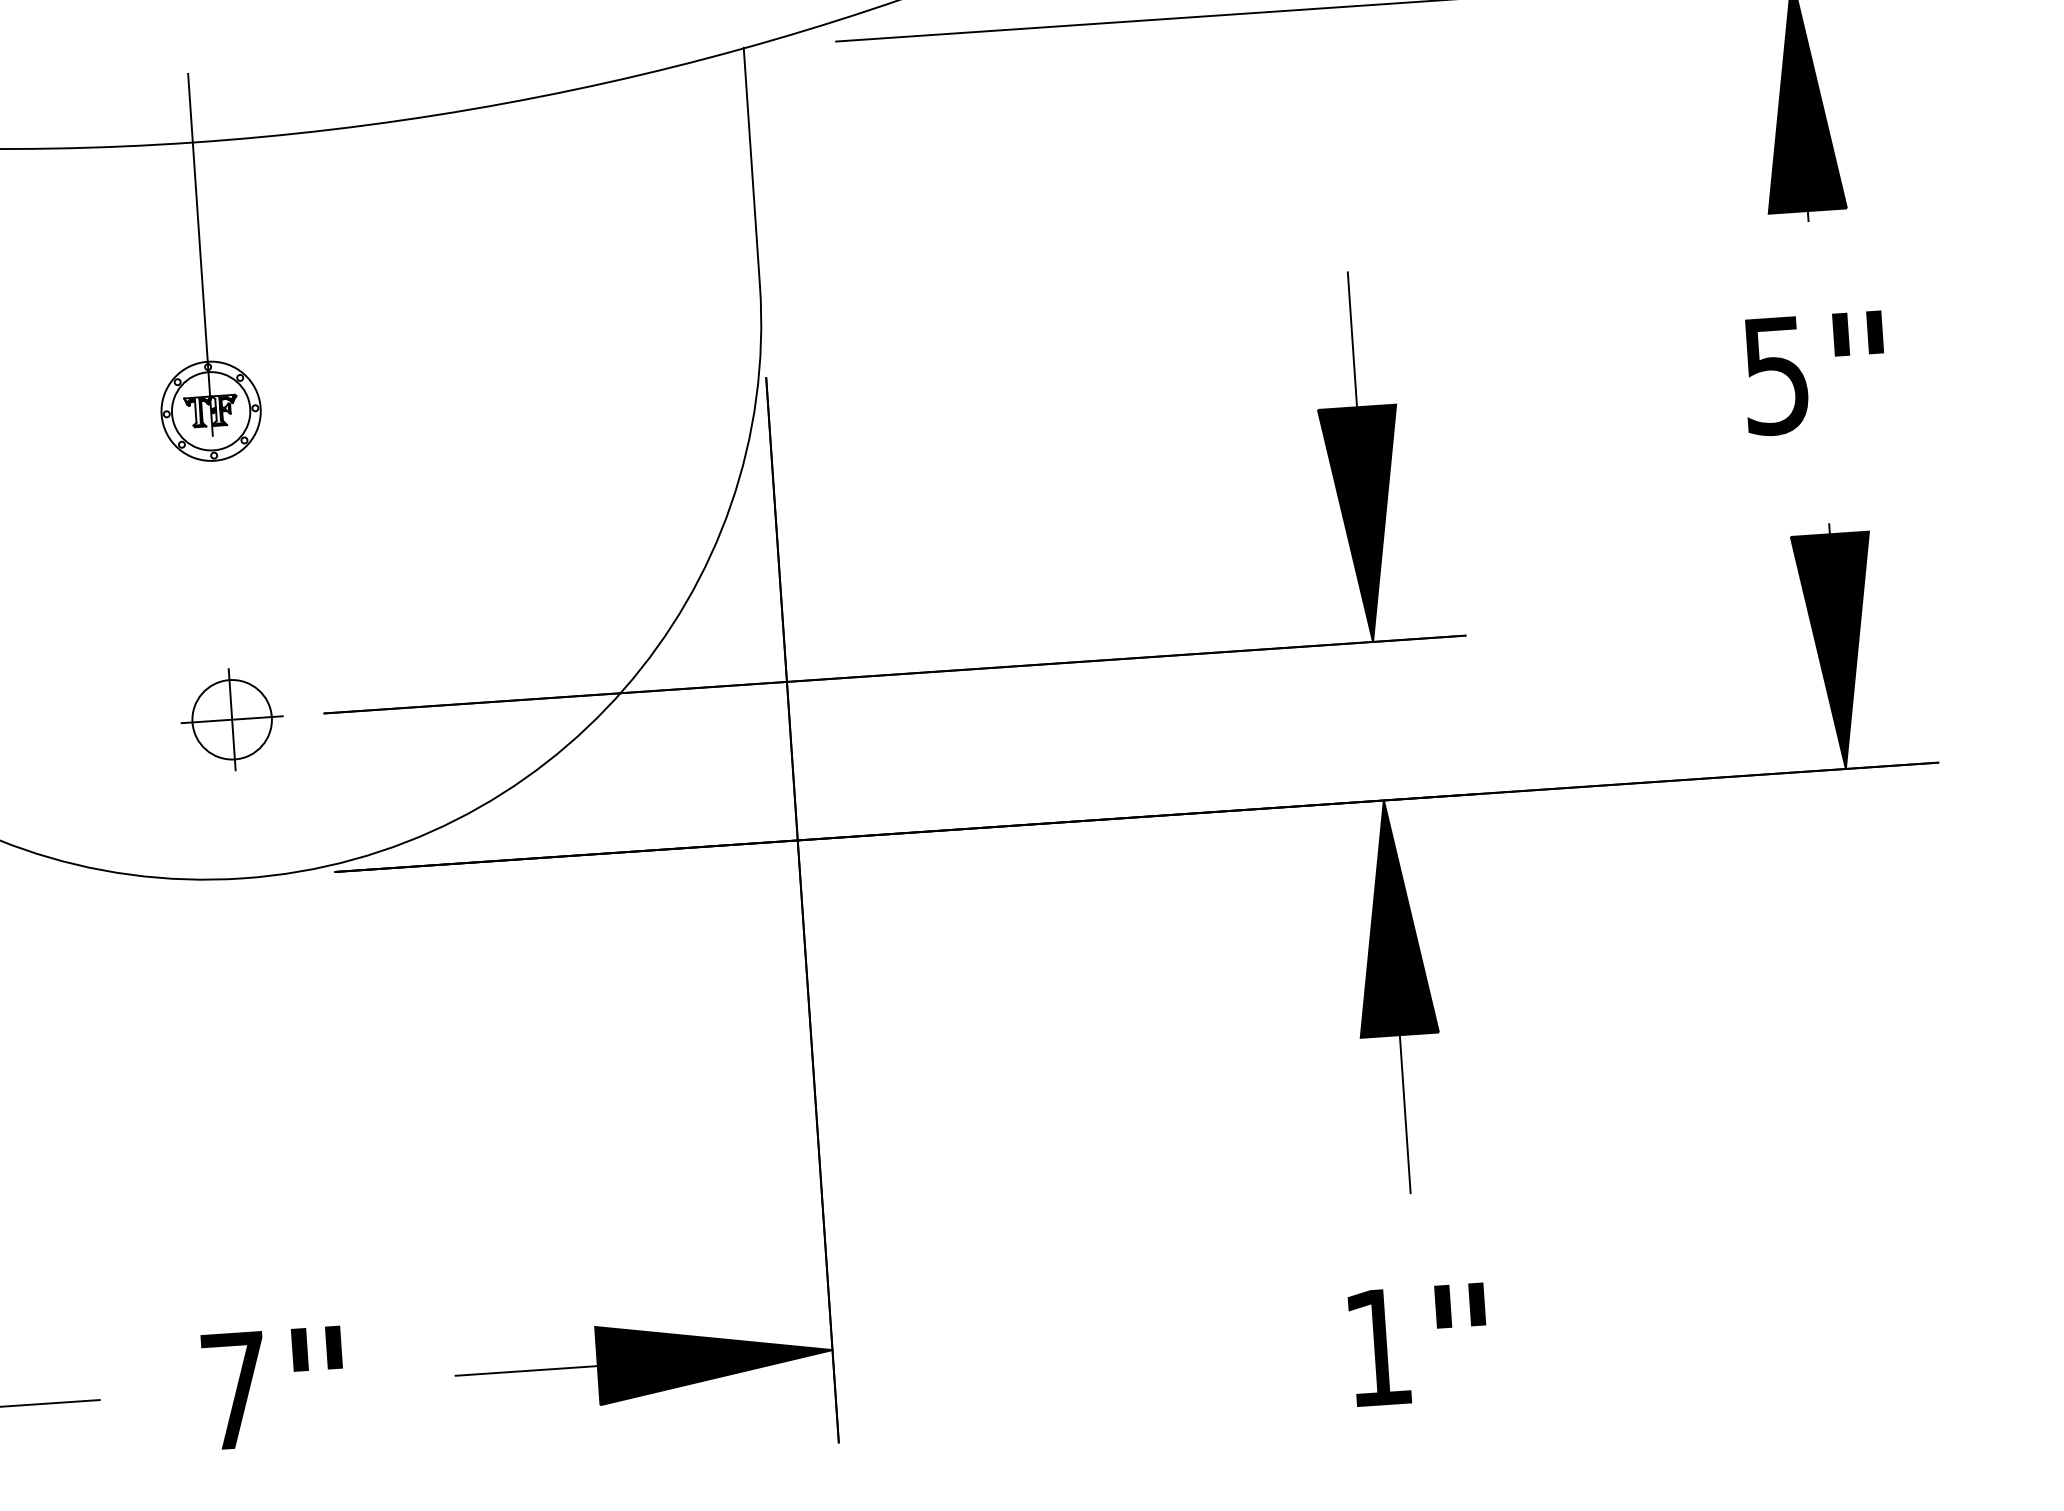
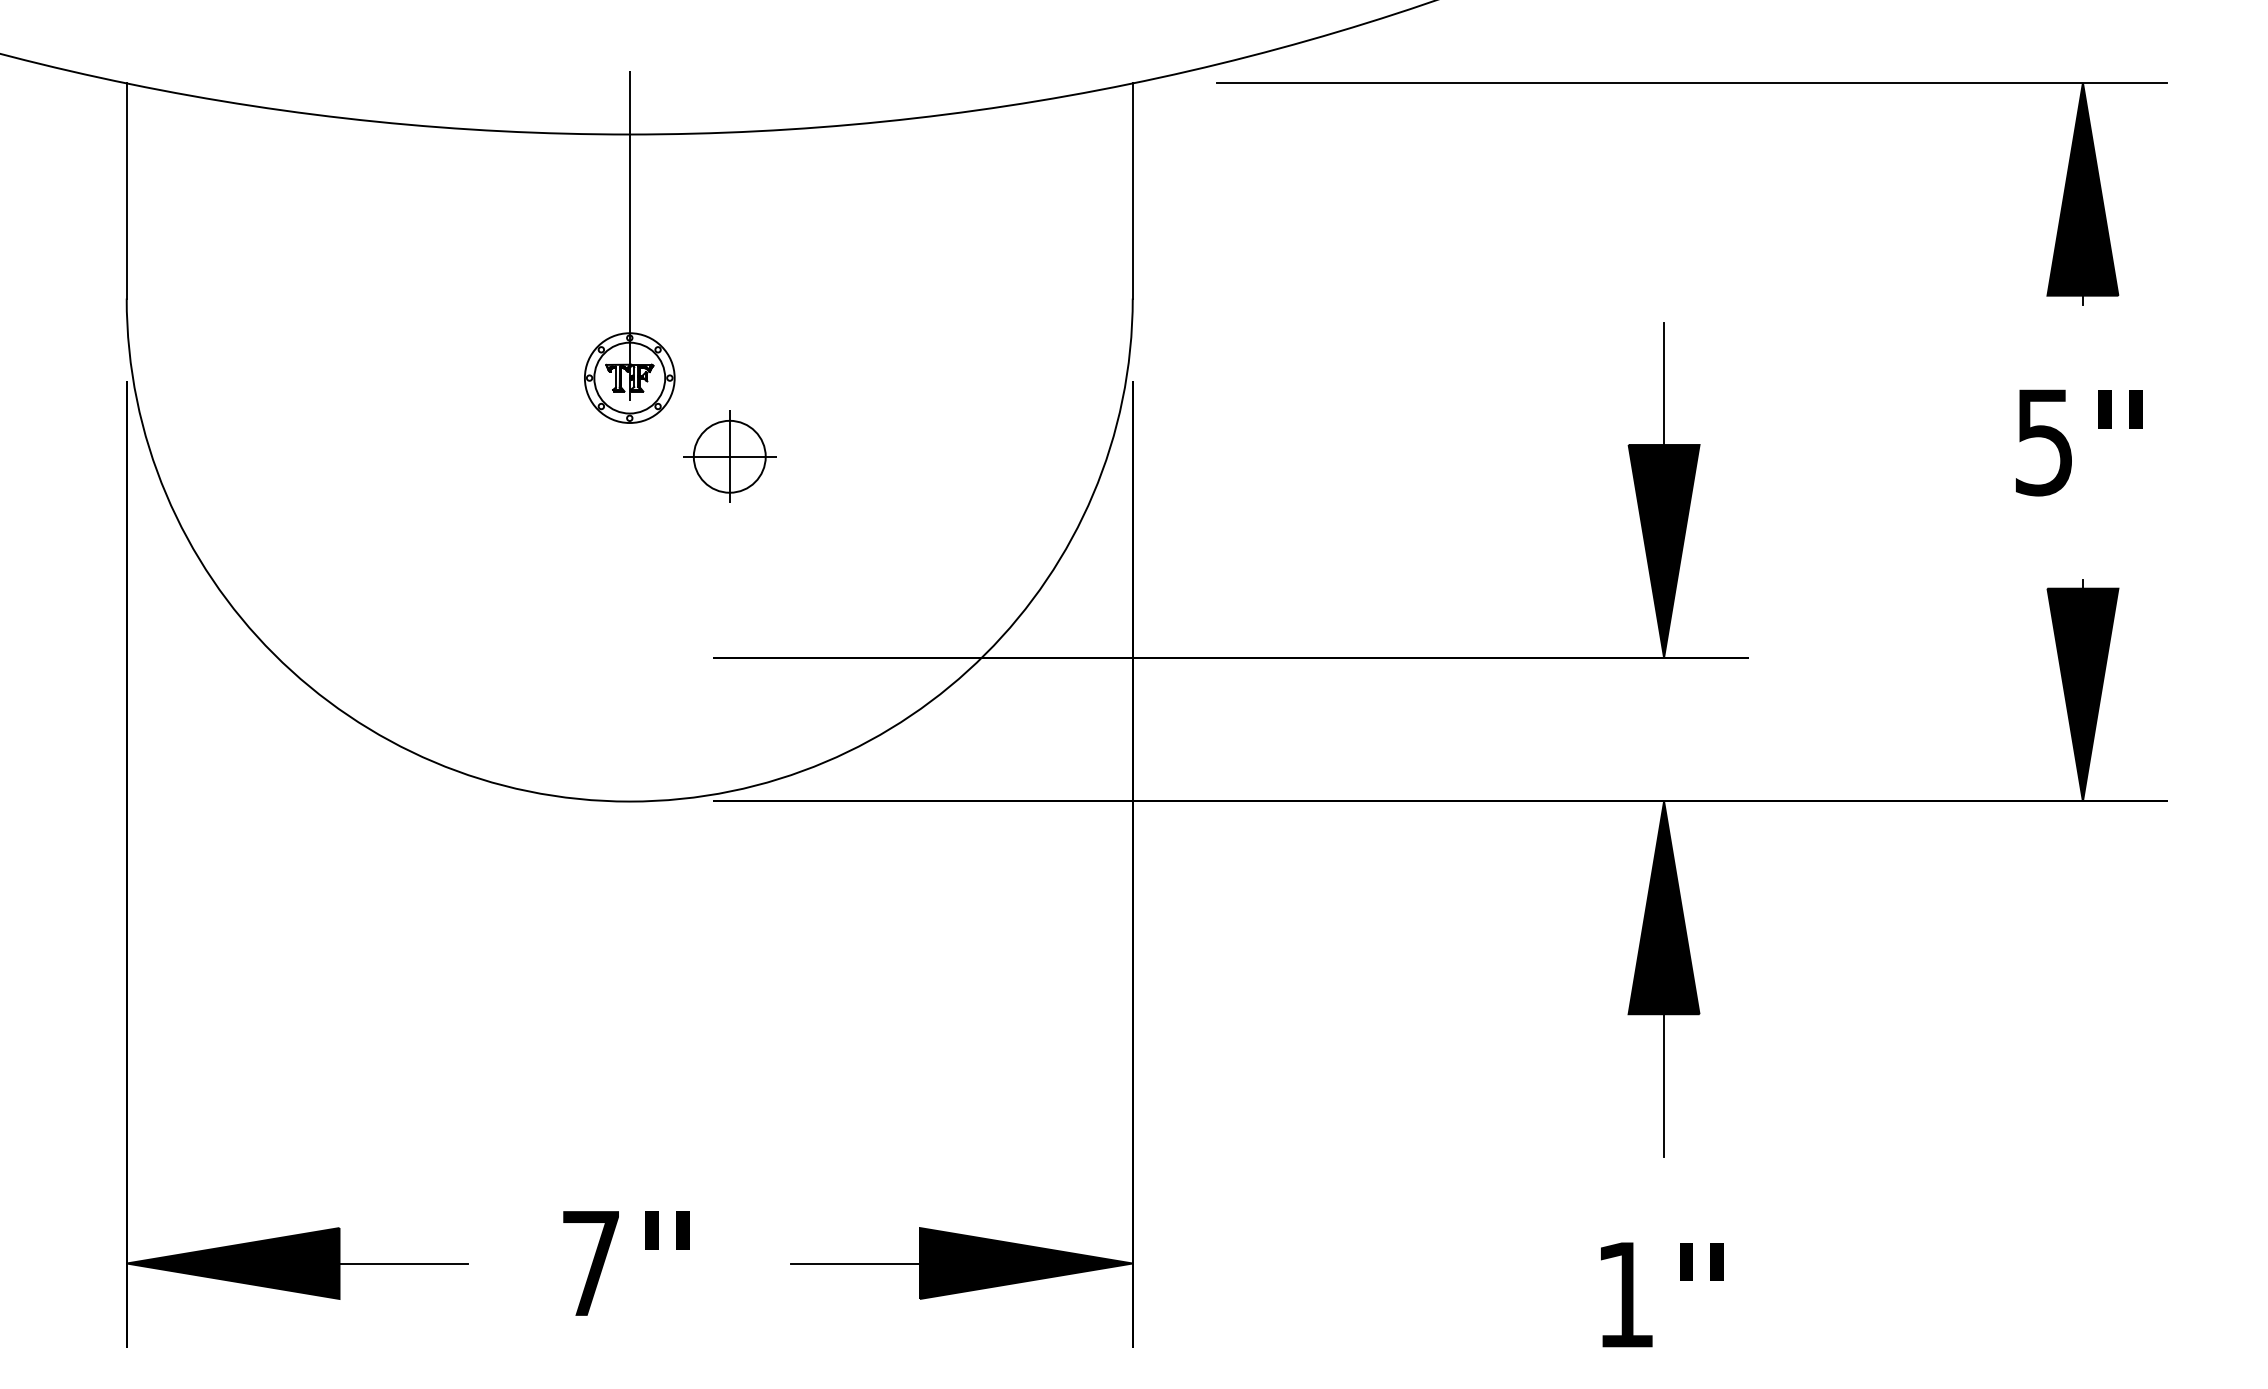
part: (231, 719) -> (729, 456), moved

